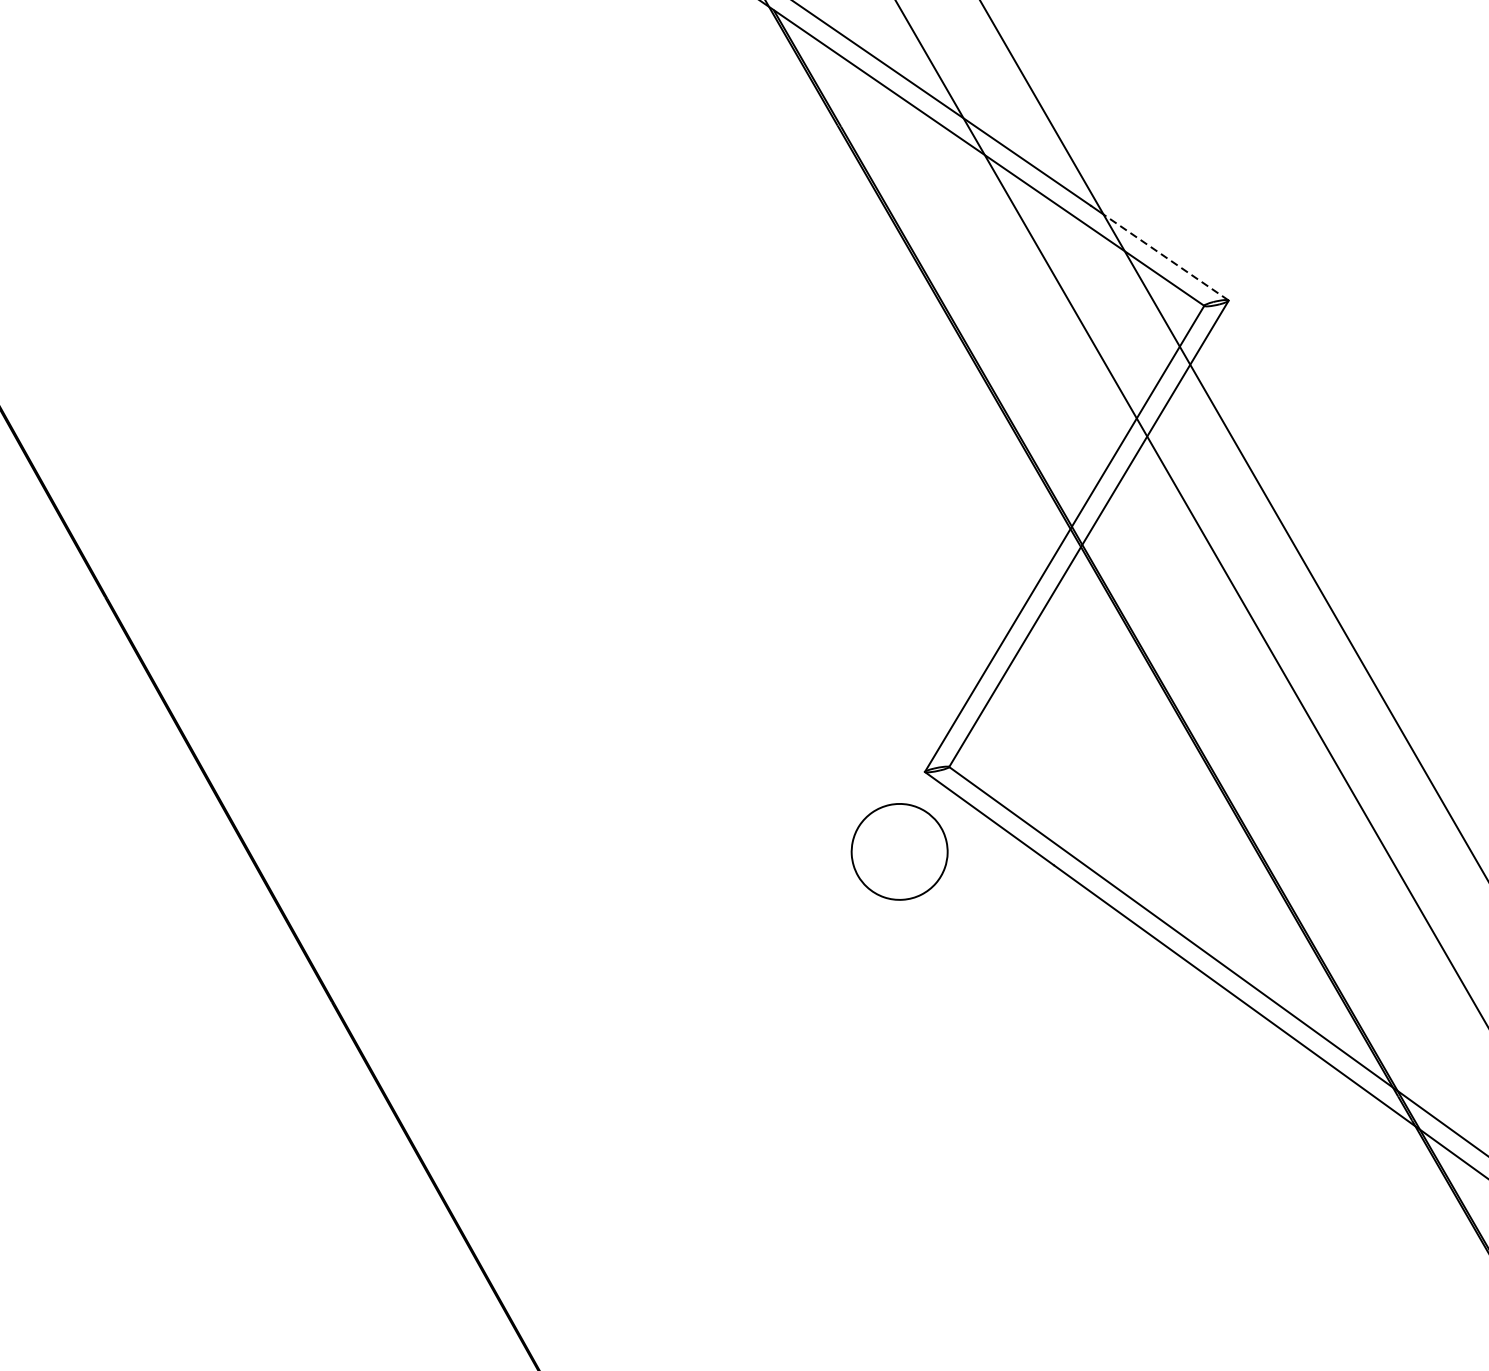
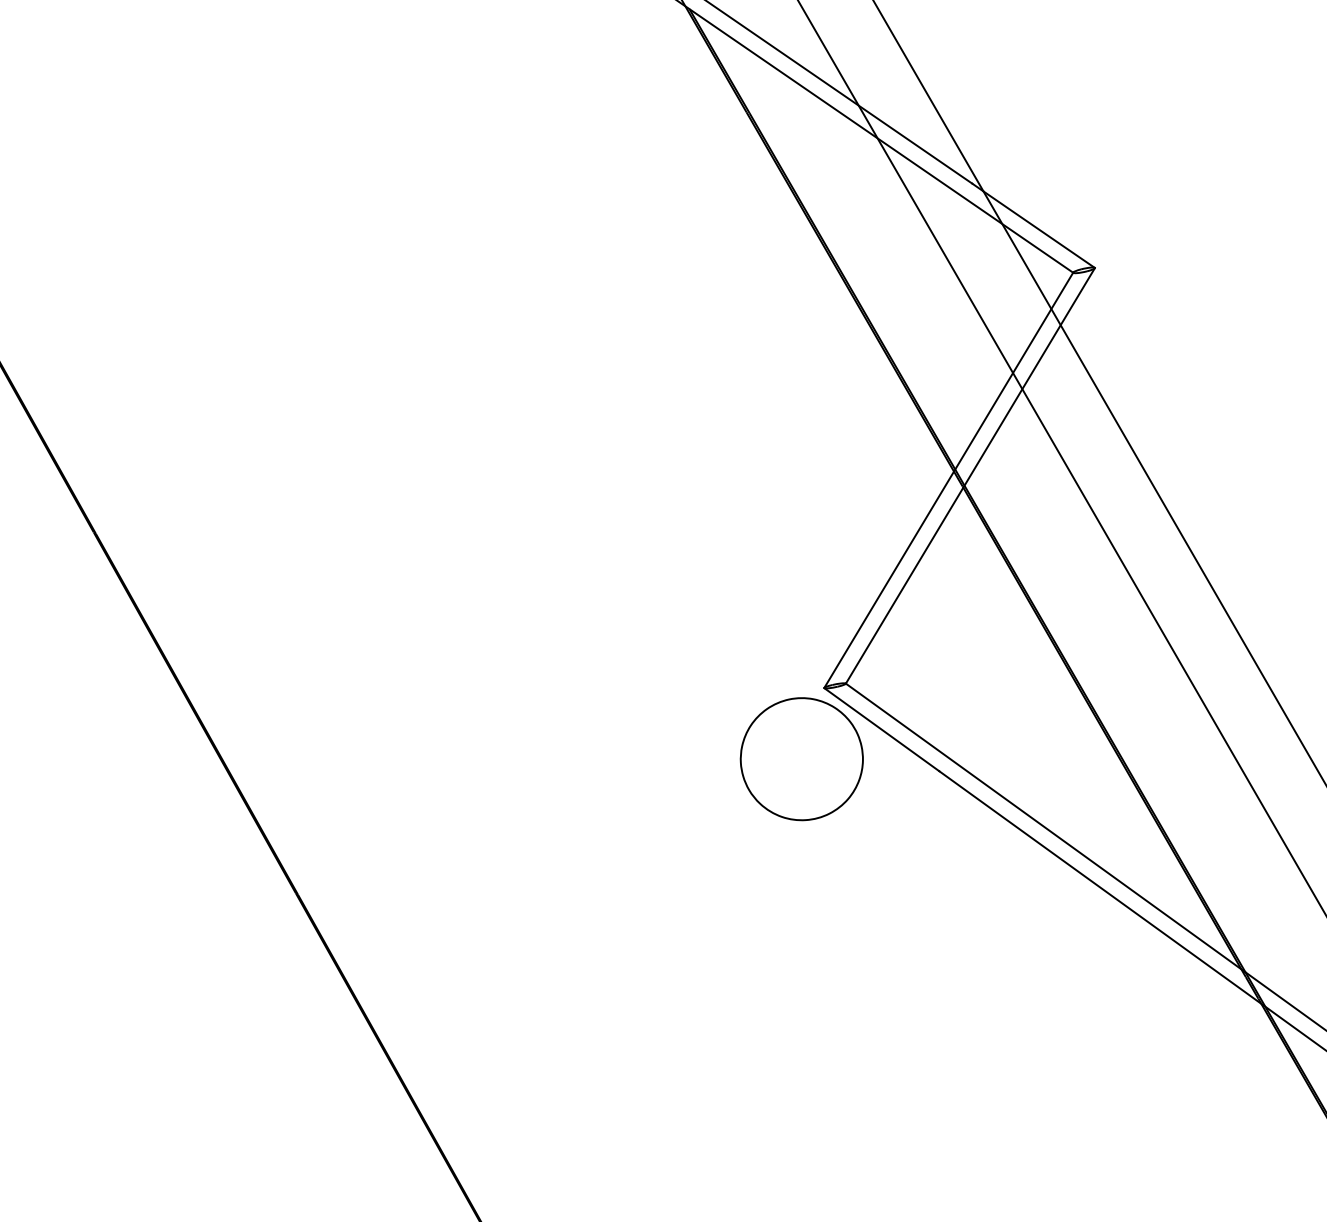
line: (1166, 257) -> (1039, 229), dashed -> solid
part: (899, 852) -> (801, 759), size x1.43

